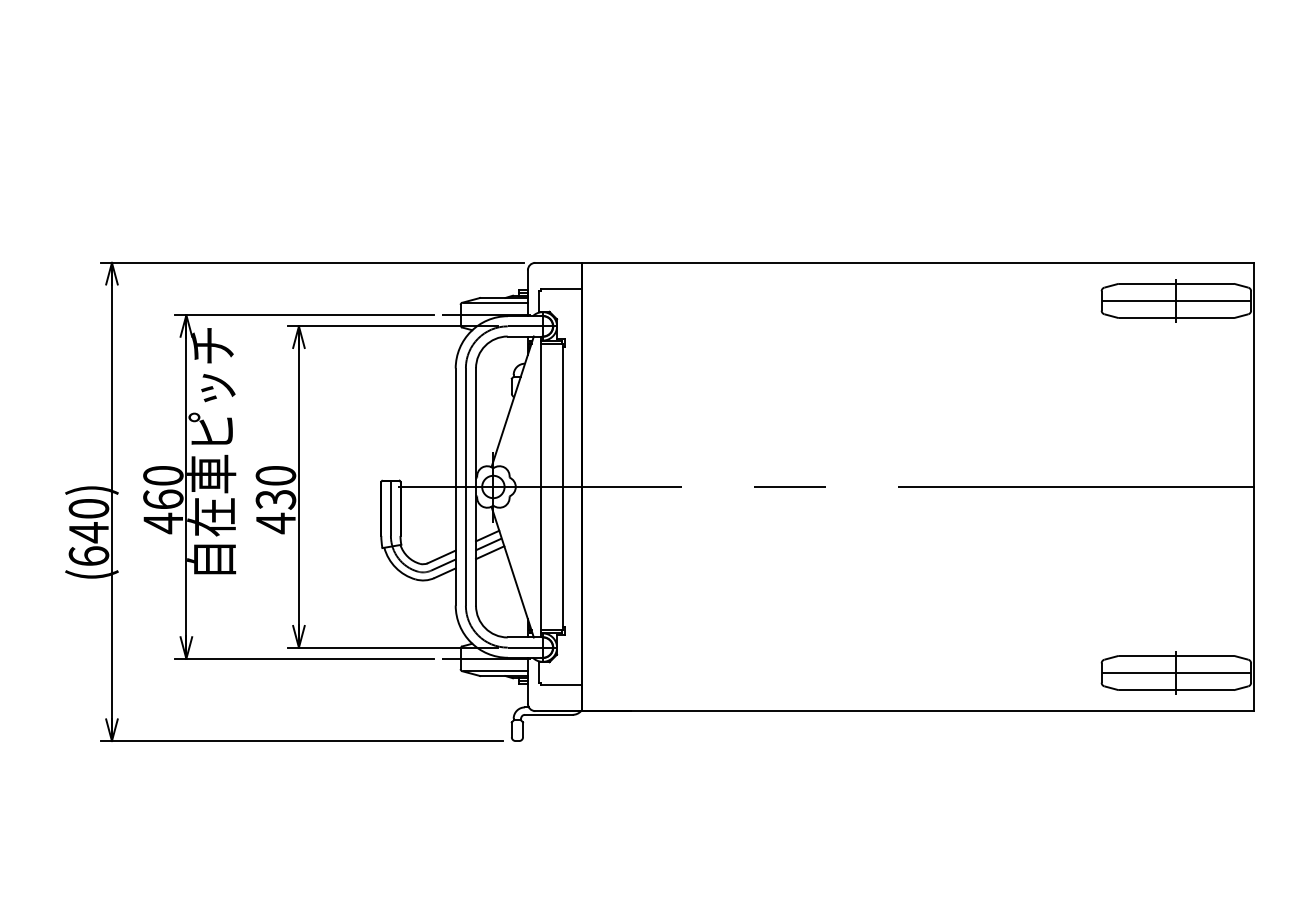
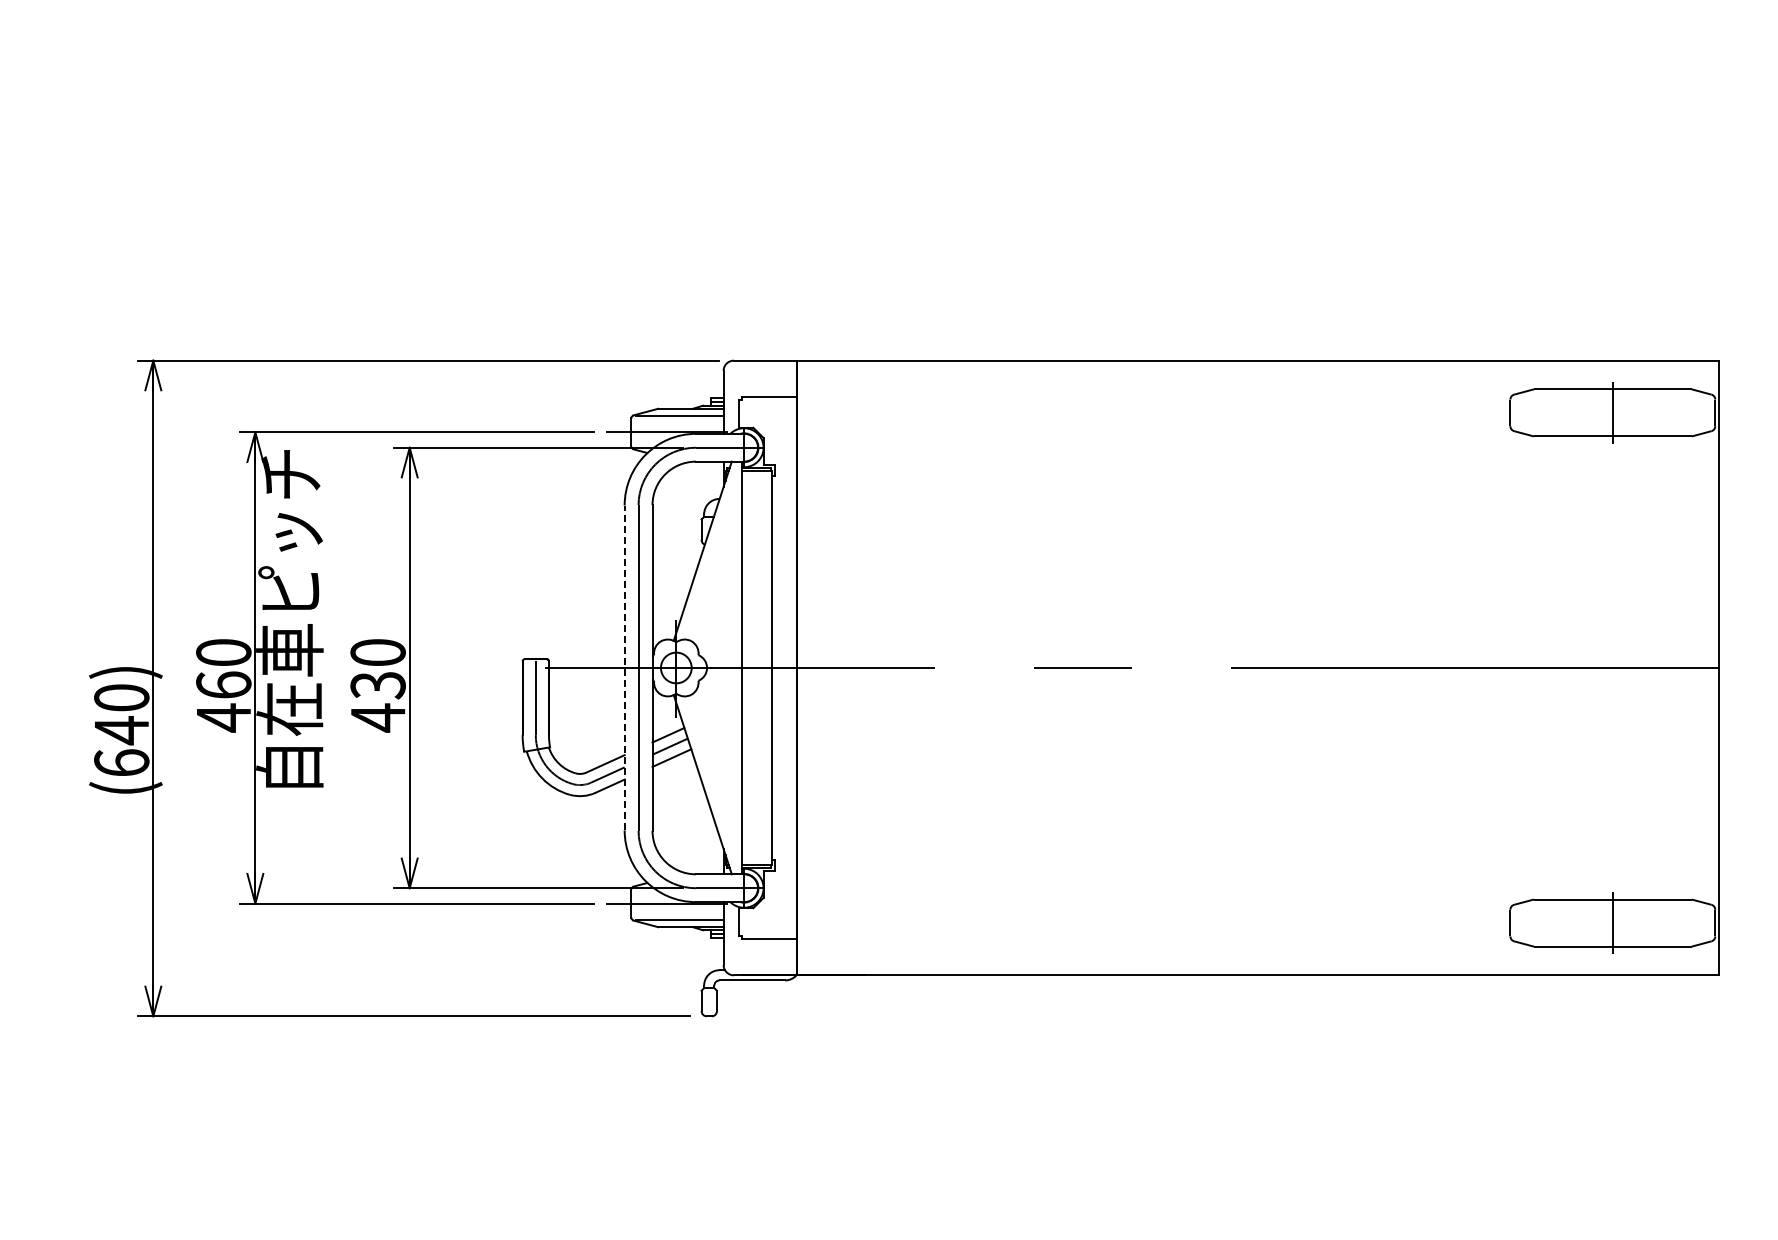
line: (1176, 300) -> (1612, 412), removed
line: (455, 486) -> (624, 667), solid -> dashed
line: (1176, 673) -> (1612, 923), removed

